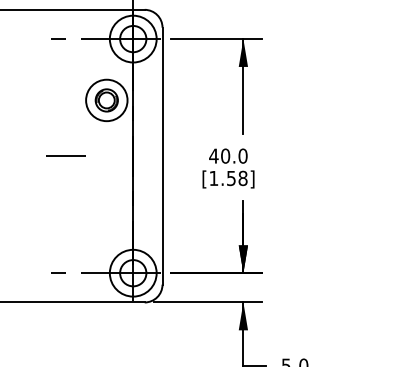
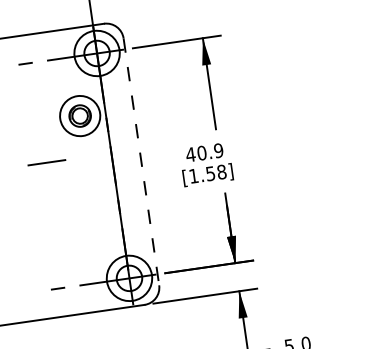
line: (65, 155) -> (46, 162), moved
text: (242, 155) -> (218, 150), 40.0 -> 40.9
line: (162, 156) -> (141, 162), solid -> dashed

